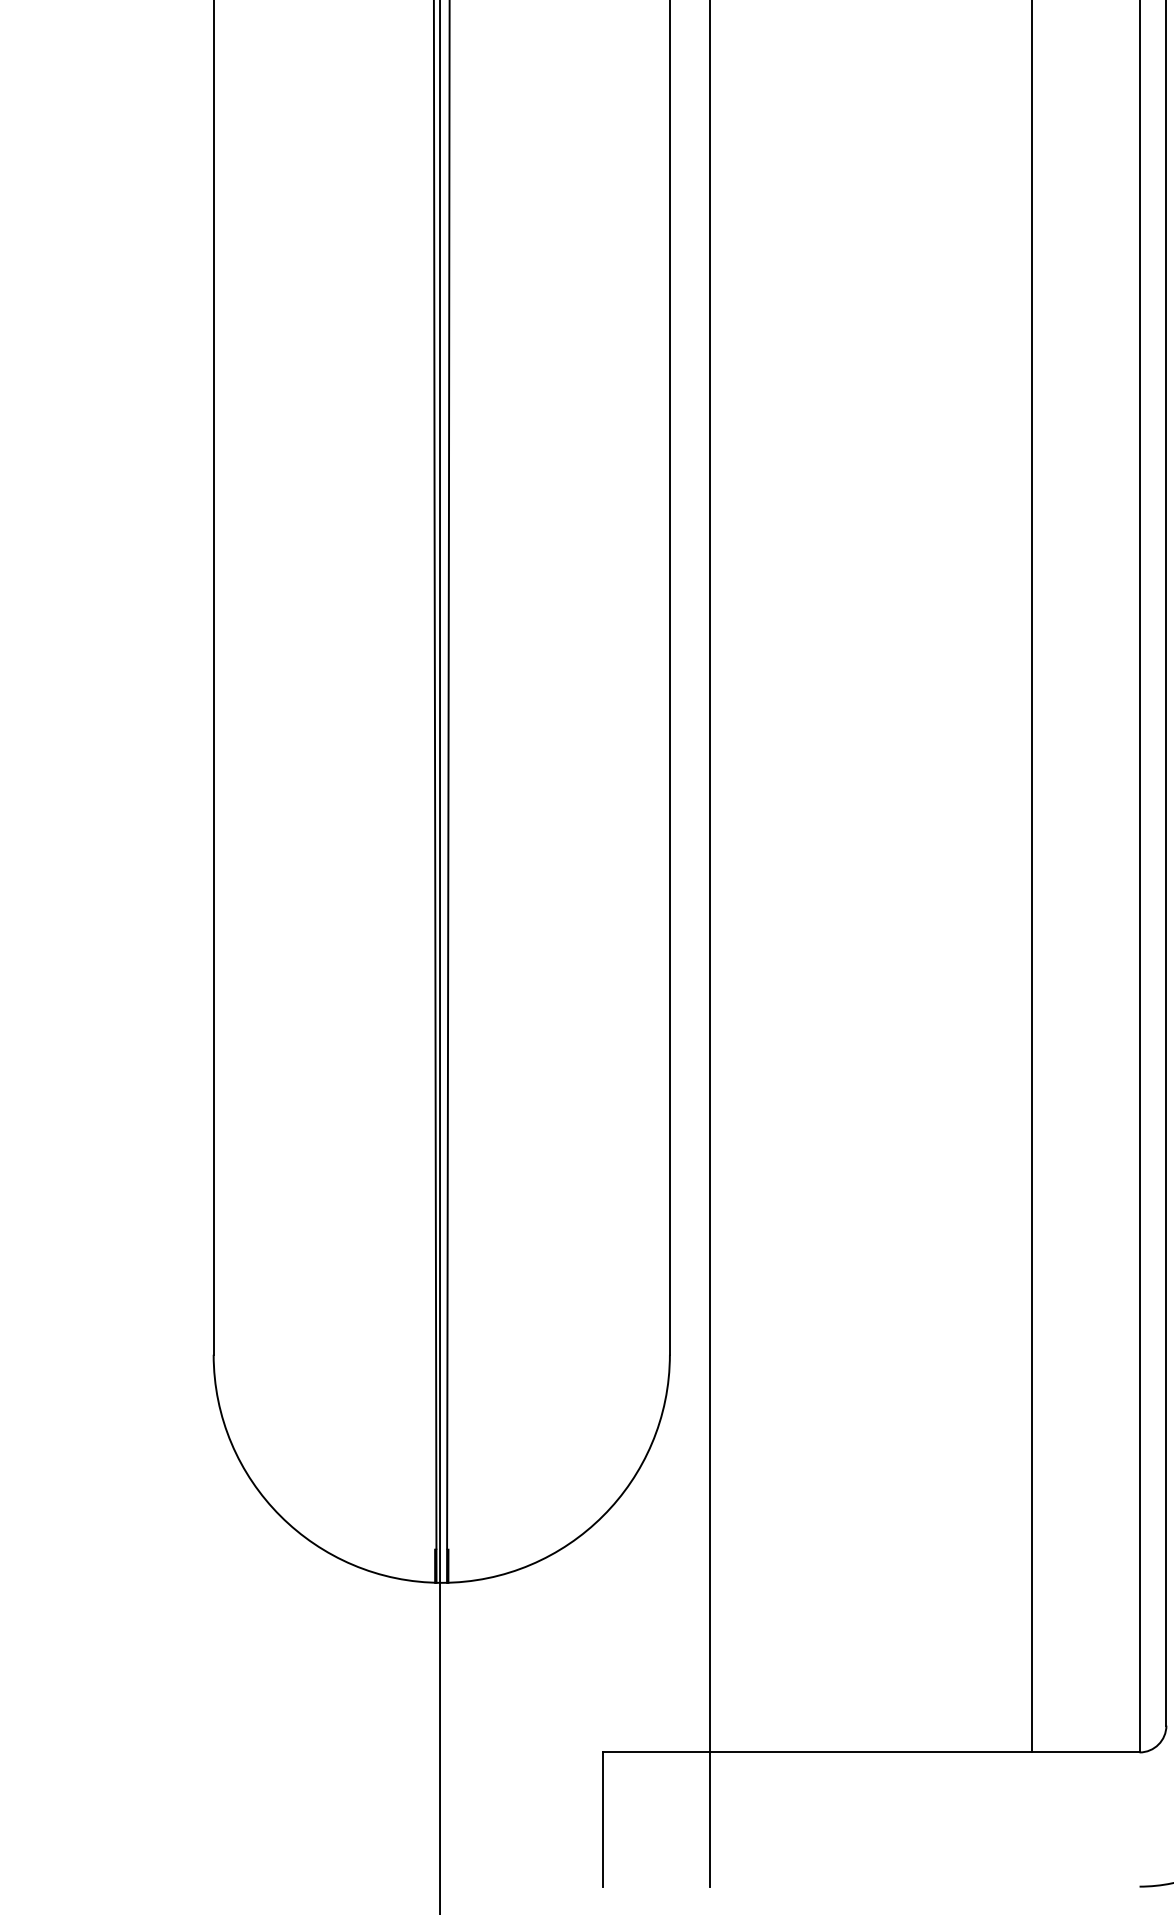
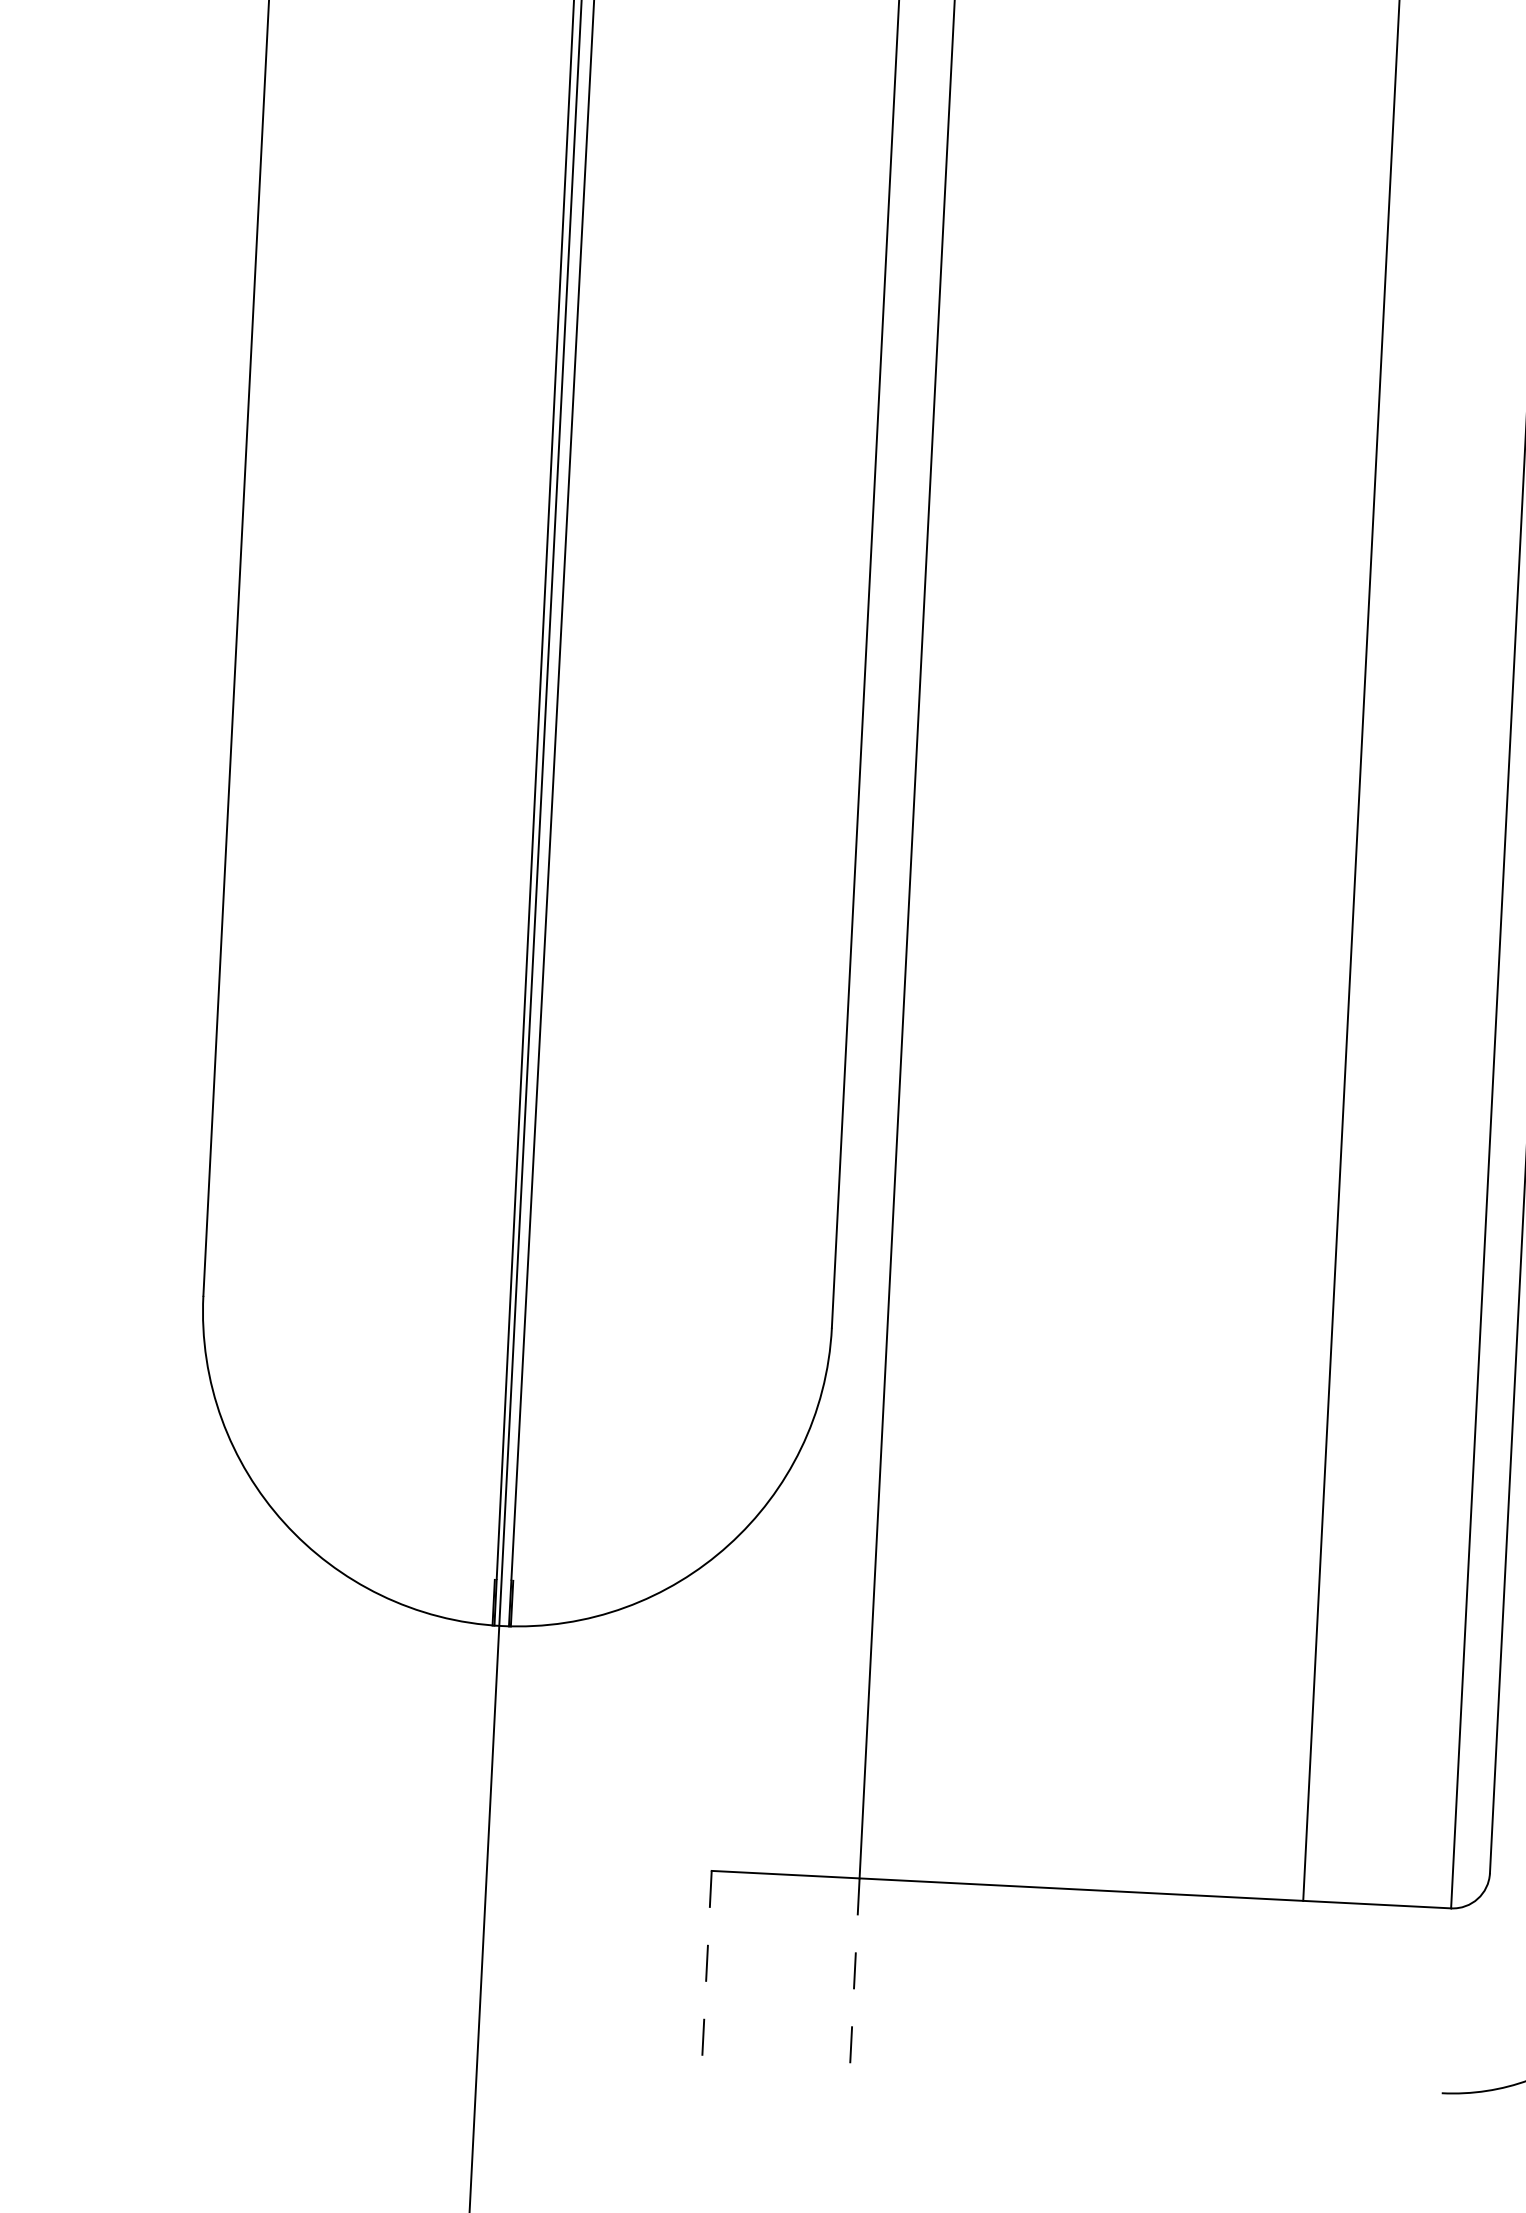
line: (602, 1819) -> (706, 1963), solid -> dashed
line: (710, 1820) -> (855, 1972), solid -> dashed

